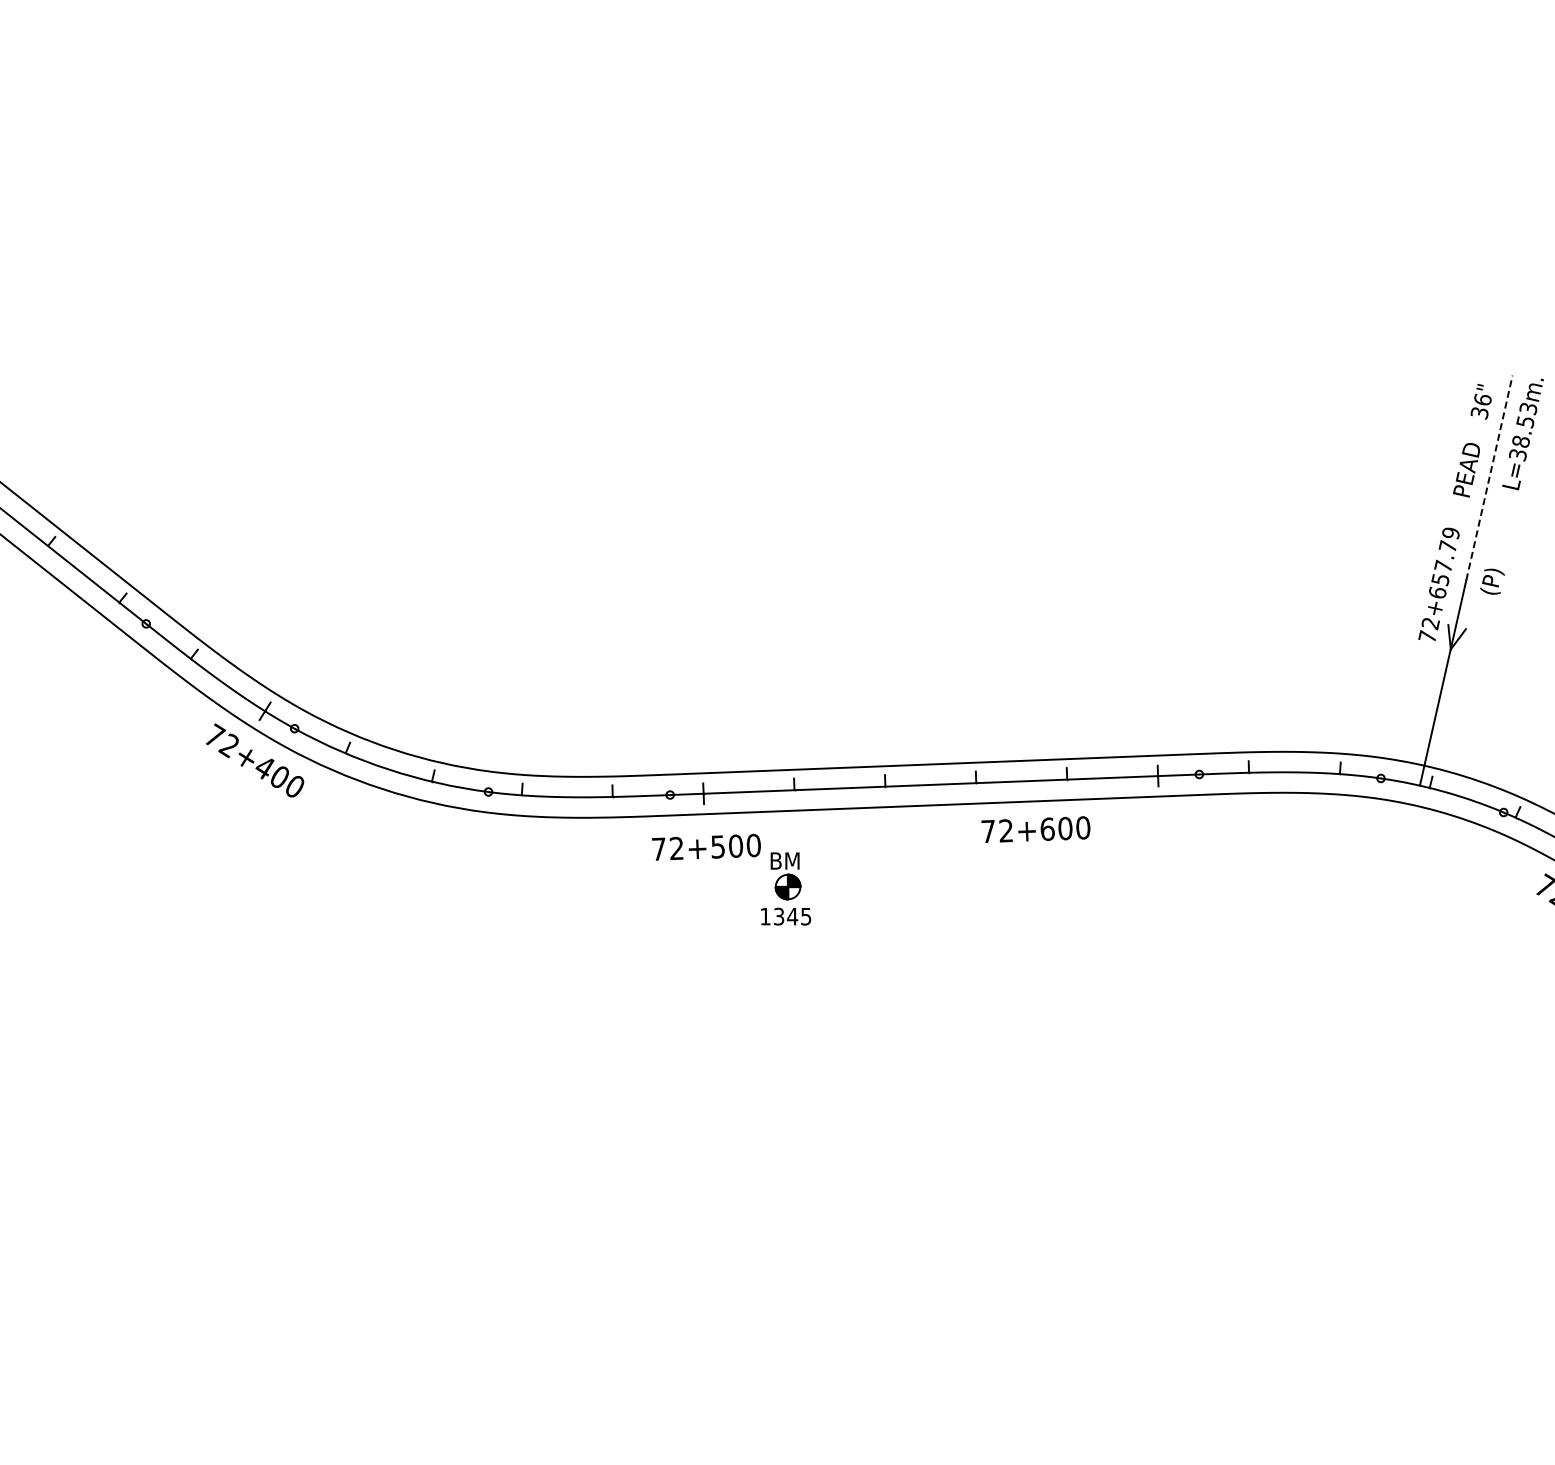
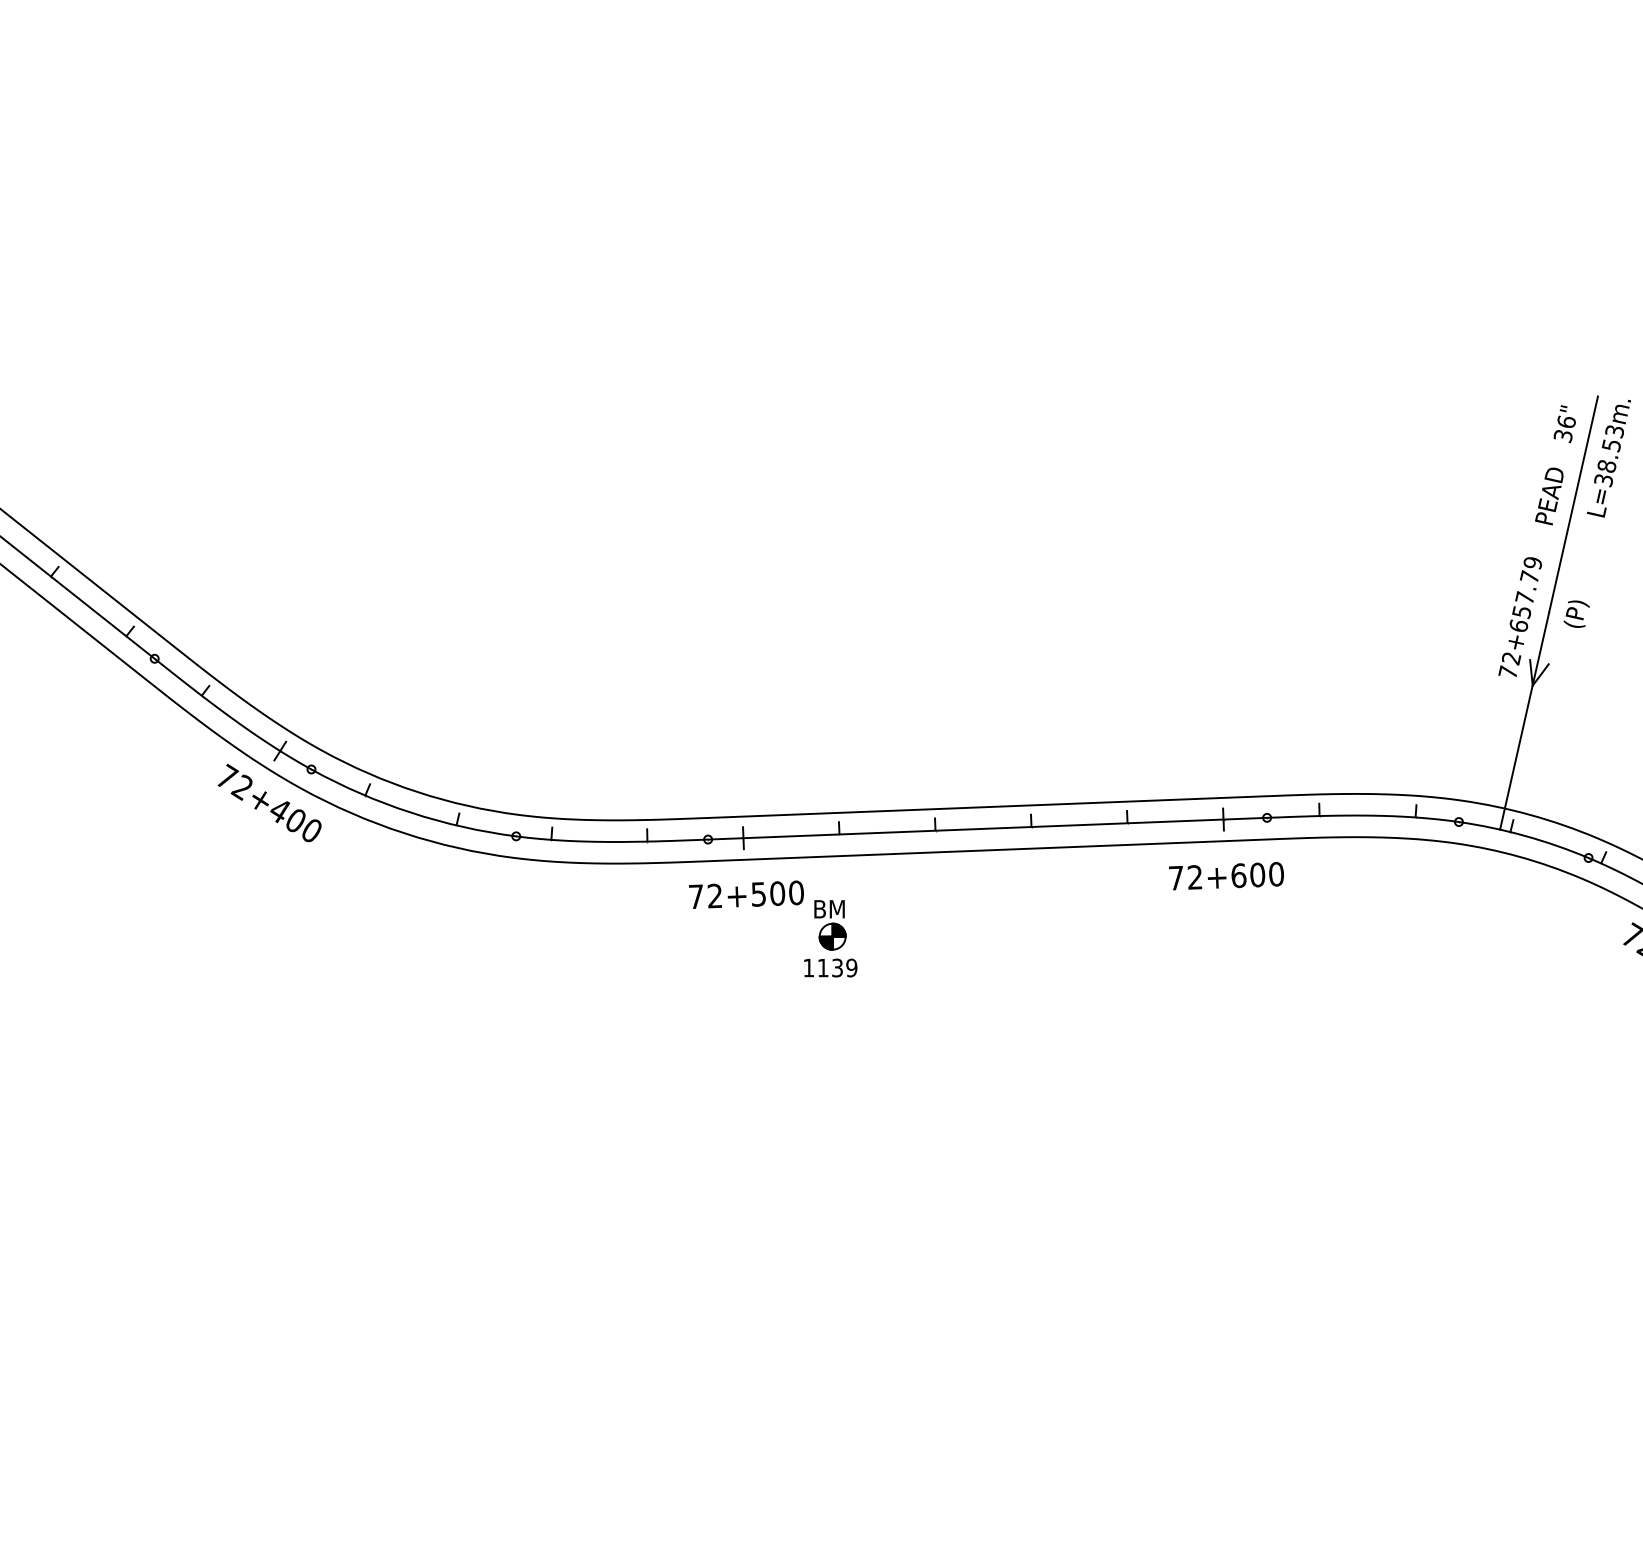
line: (1489, 477) -> (1573, 504), dashed -> solid
text: (1035, 829) -> (1226, 875), moved
text: (792, 916) -> (837, 967), 1345 -> 1139

